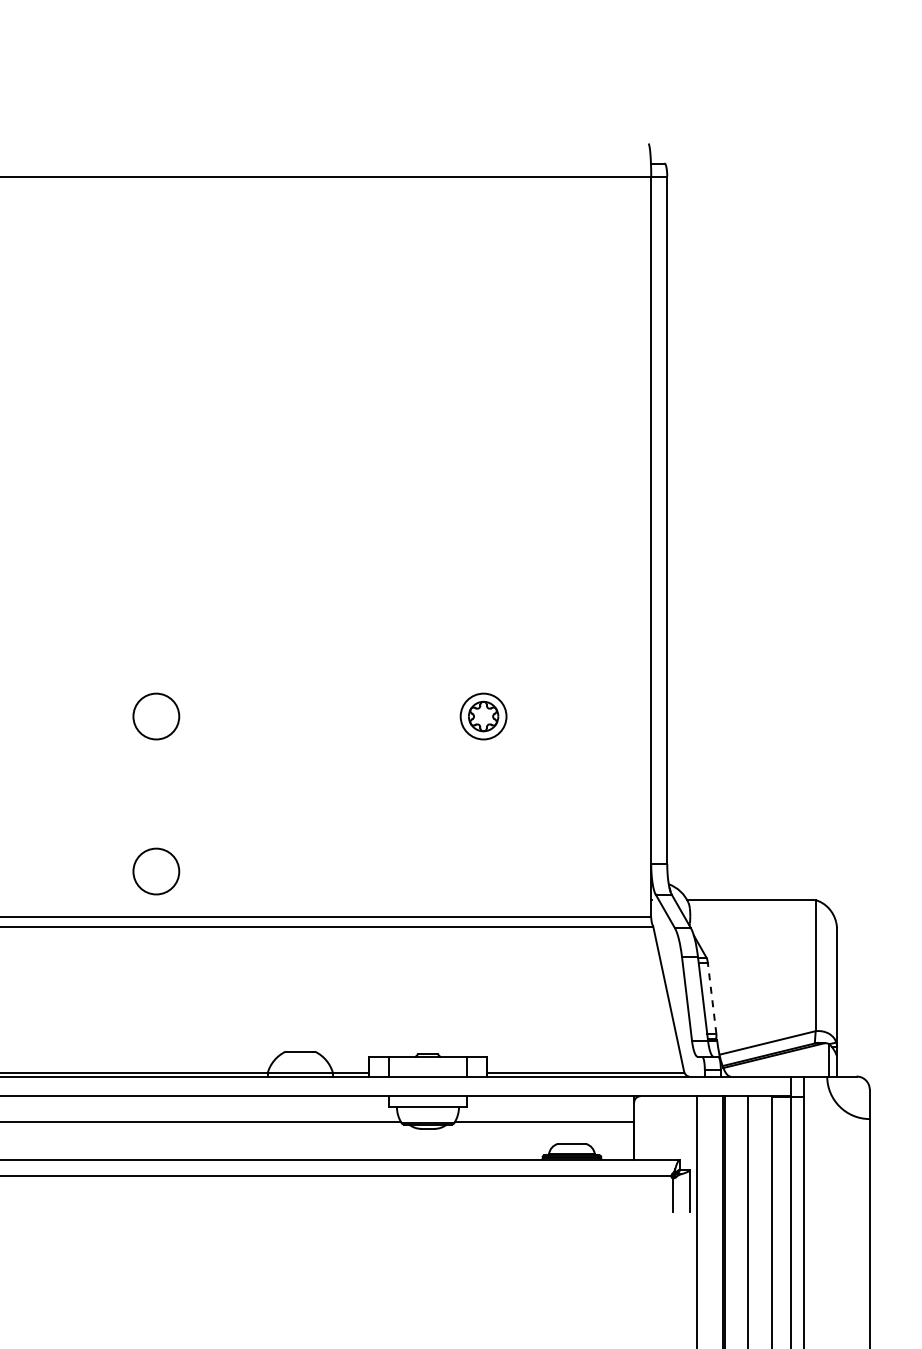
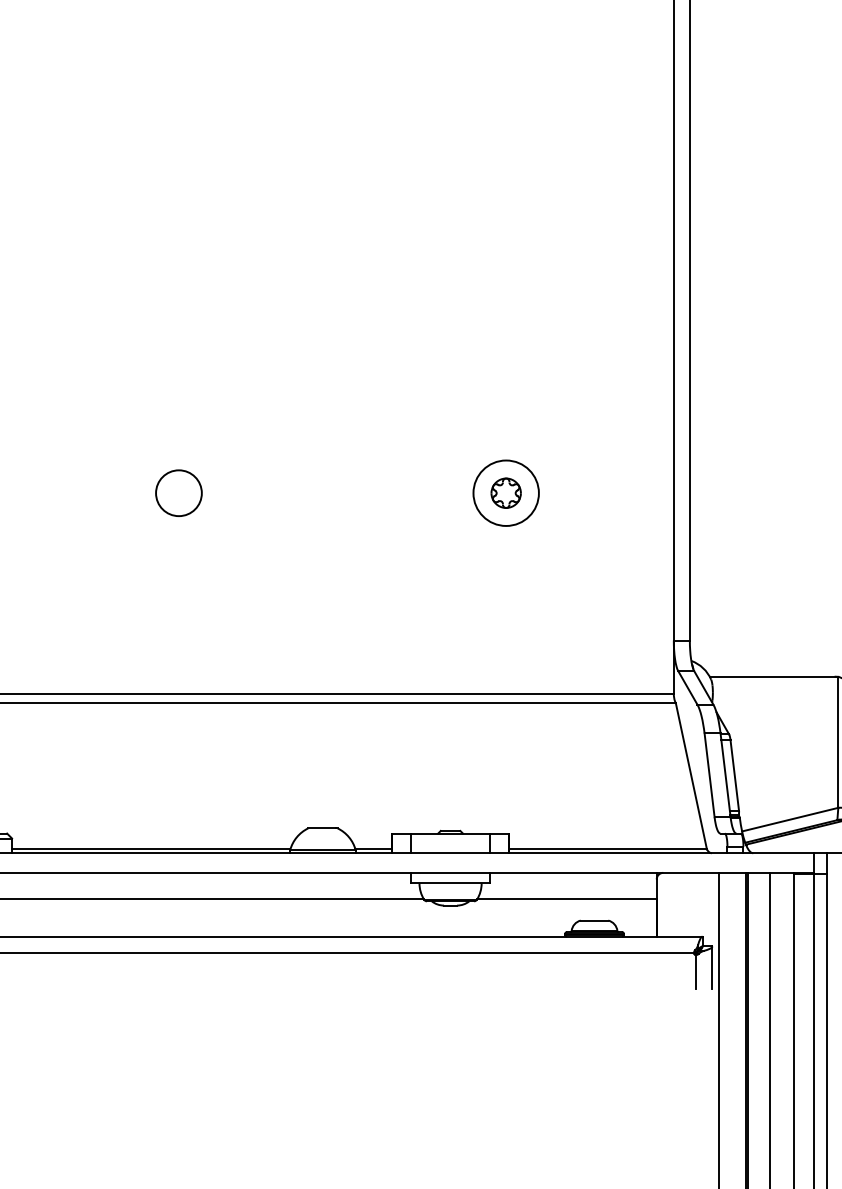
circle: (483, 716) -> (506, 493), size x1.43
circle: (156, 871) -> (179, 648), removed
line: (712, 998) -> (735, 775), dashed -> solid

